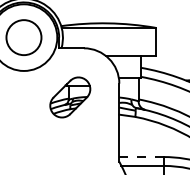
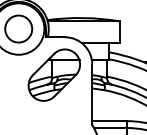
part: (70, 97) -> (54, 75), size x1.67
line: (142, 157) -> (110, 121), dashed -> solid

